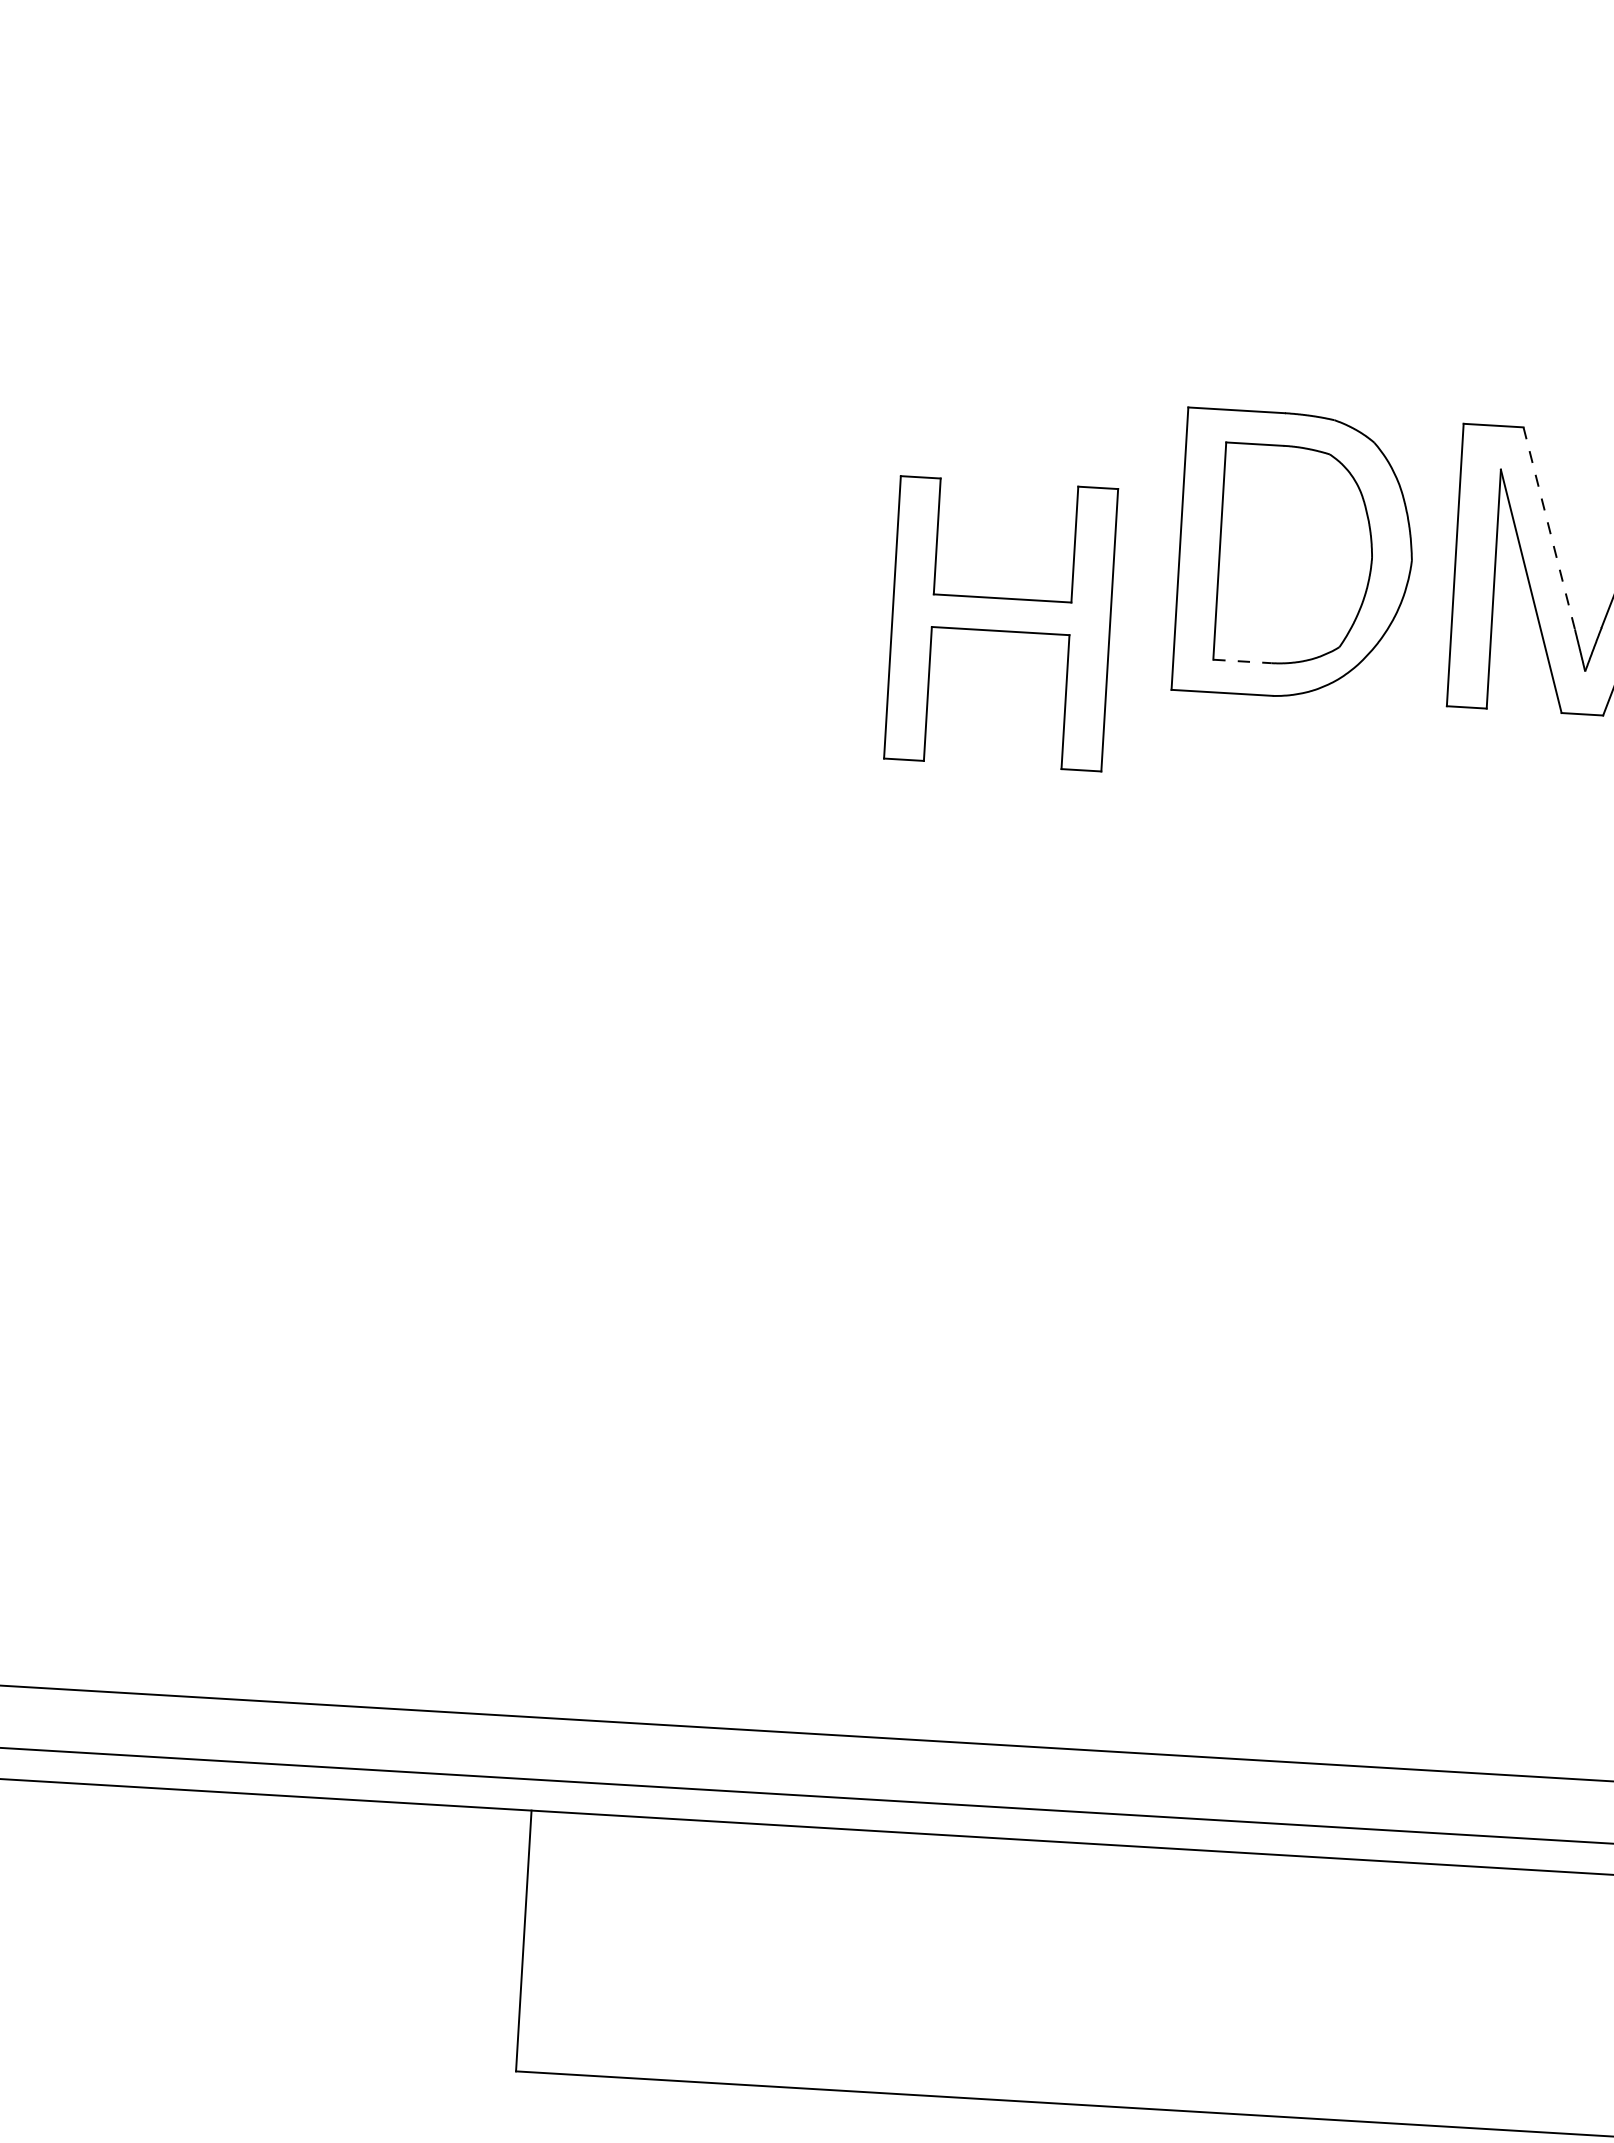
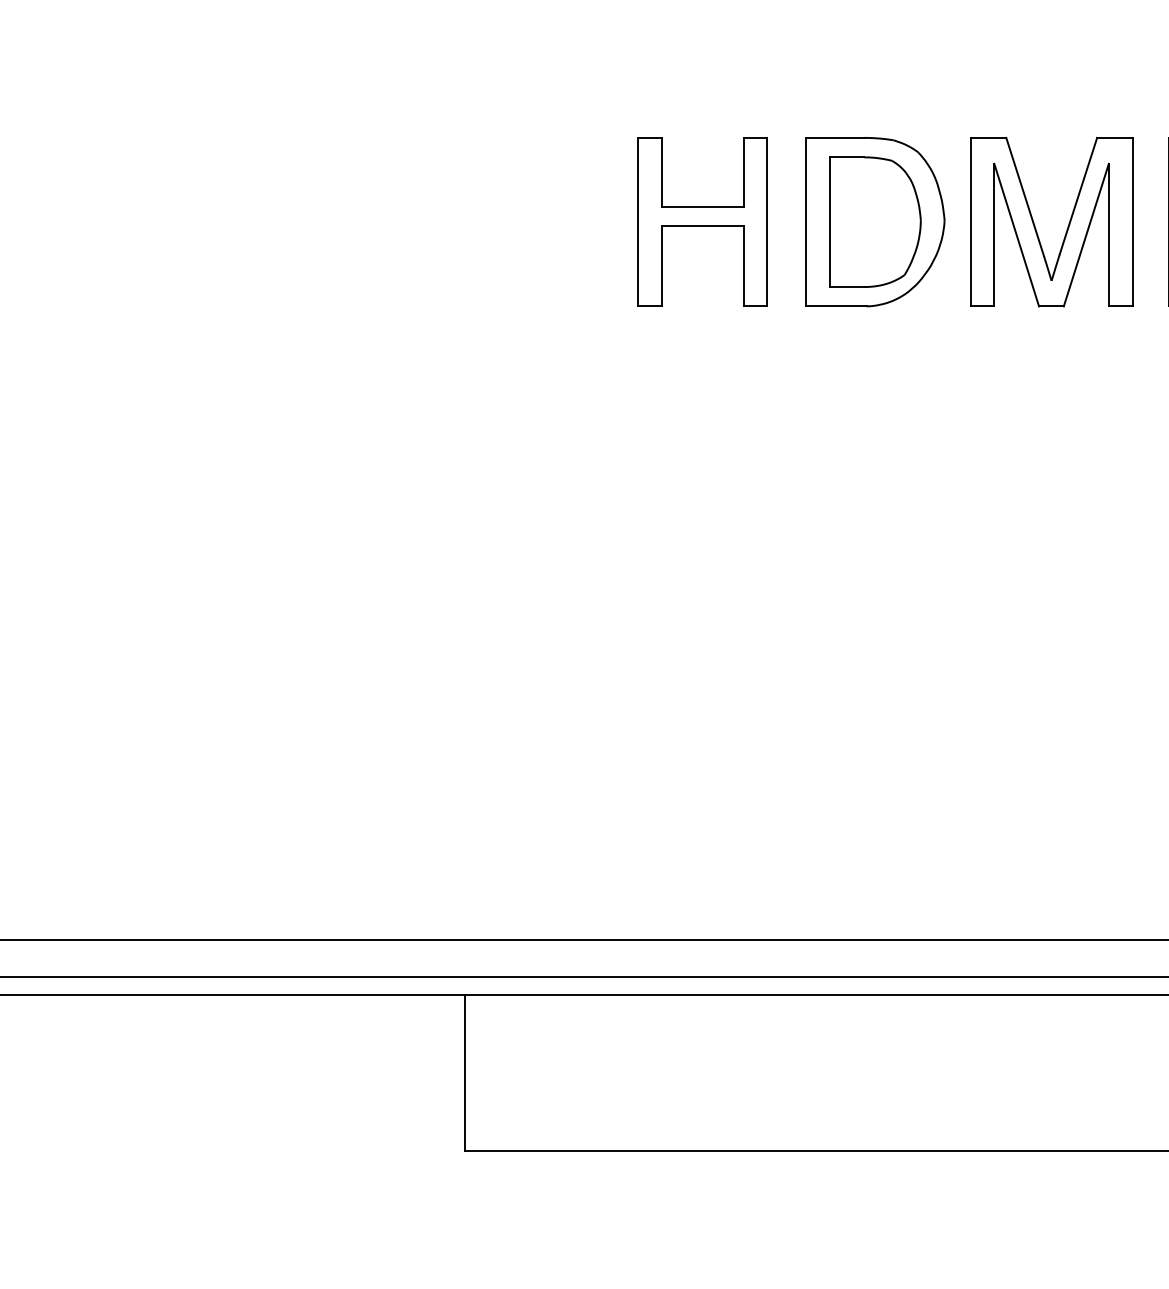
line: (1549, 529) -> (1025, 197), dashed -> solid
part: (1001, 622) -> (702, 221), moved
line: (1242, 662) -> (847, 287), dashed -> solid

